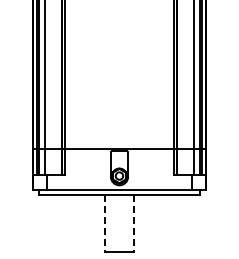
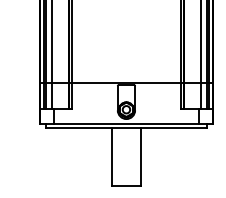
line: (104, 223) -> (111, 157), dashed -> solid
line: (134, 223) -> (141, 157), dashed -> solid

